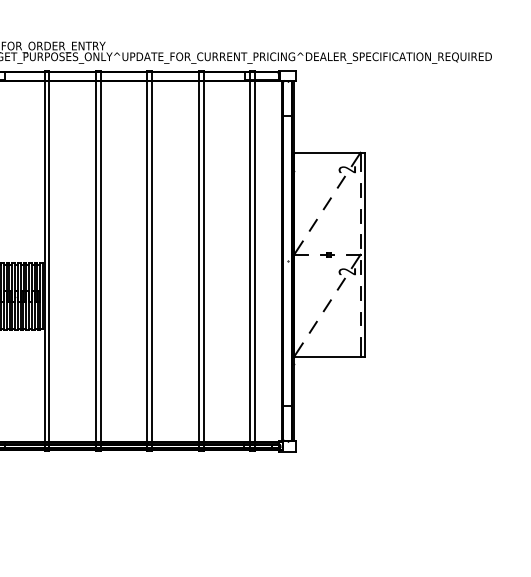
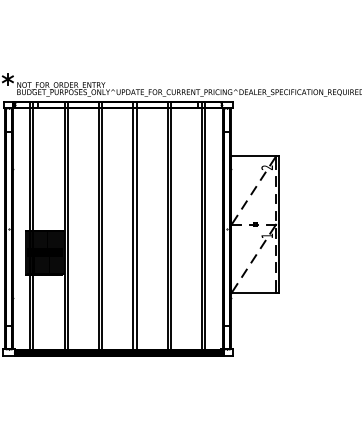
text: (346, 270) -> (266, 235), 2 -> 1

